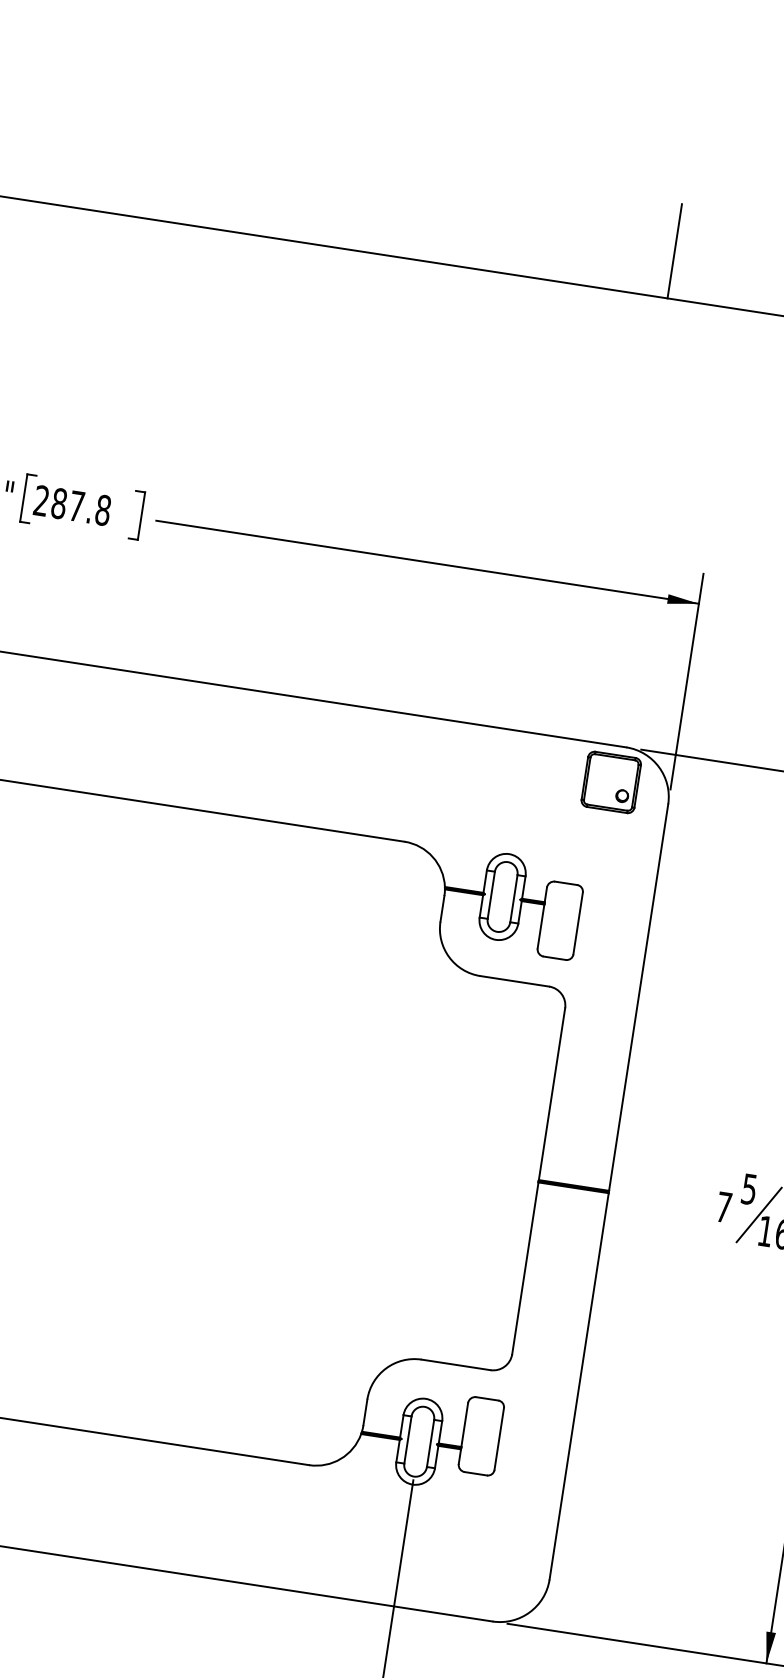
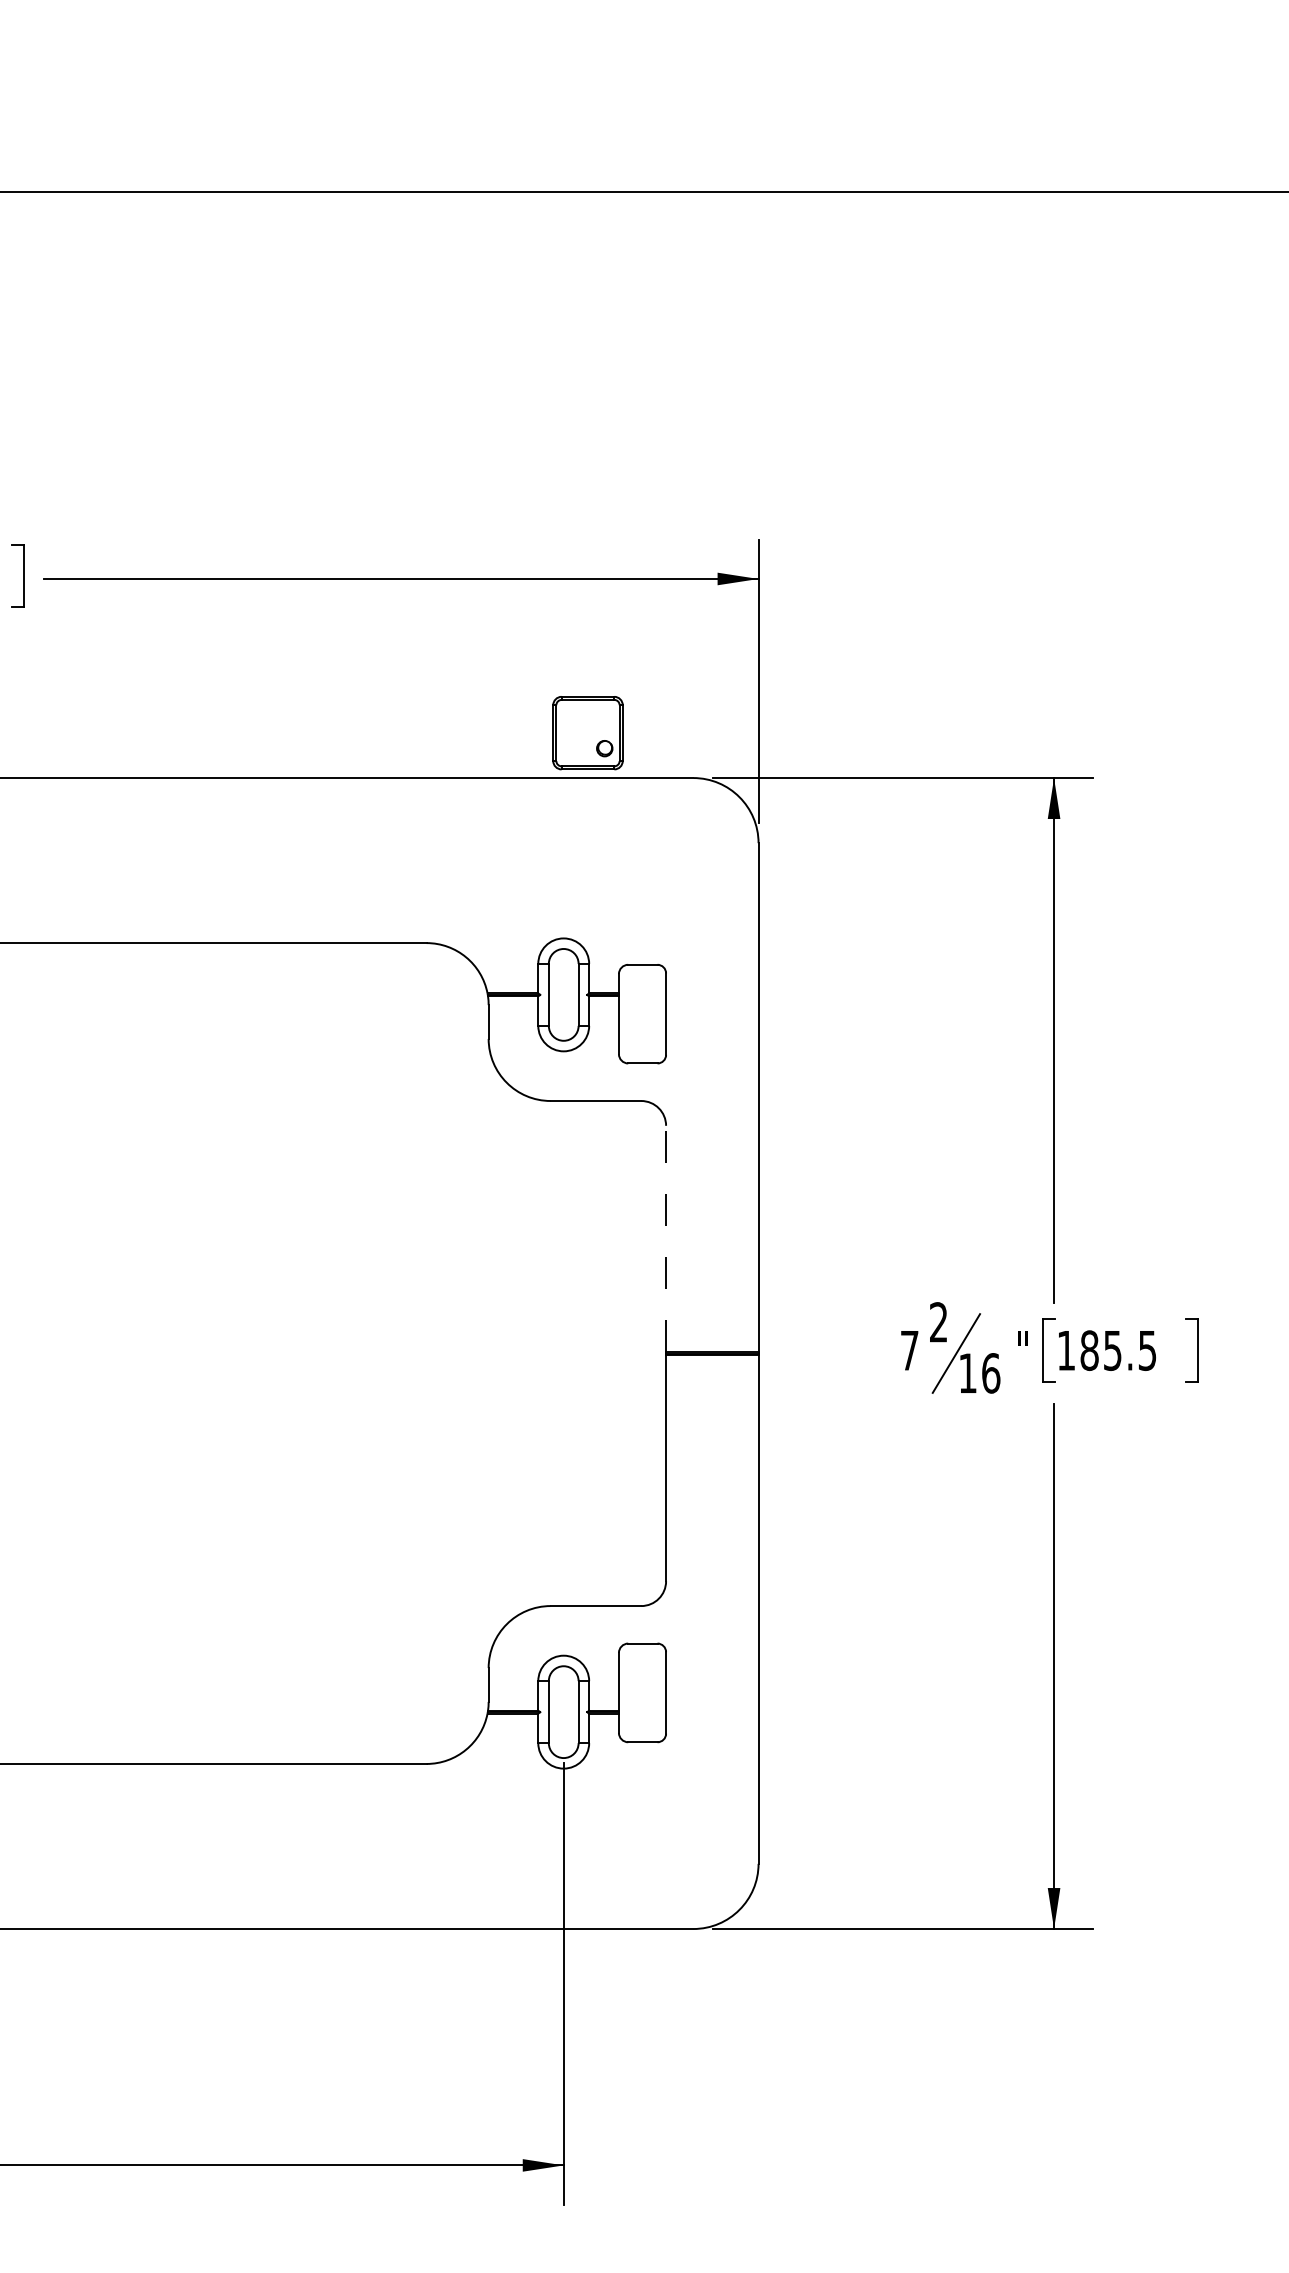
line: (675, 251) -> (658, 130), removed
part: (610, 782) -> (587, 733), moved
line: (552, 1093) -> (666, 1238), solid -> dashed
text: (749, 1189) -> (938, 1322), 5 -> 2

